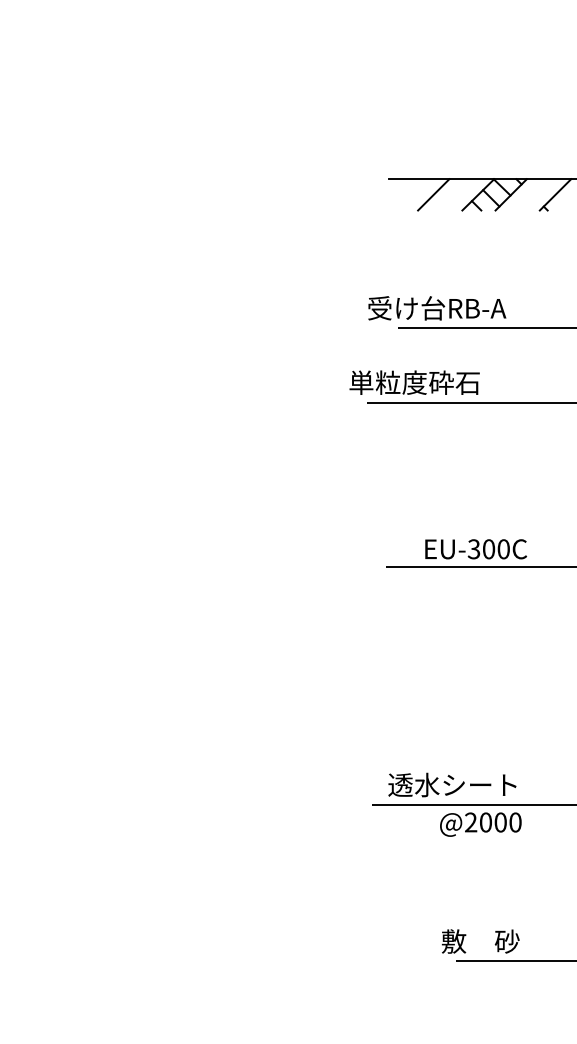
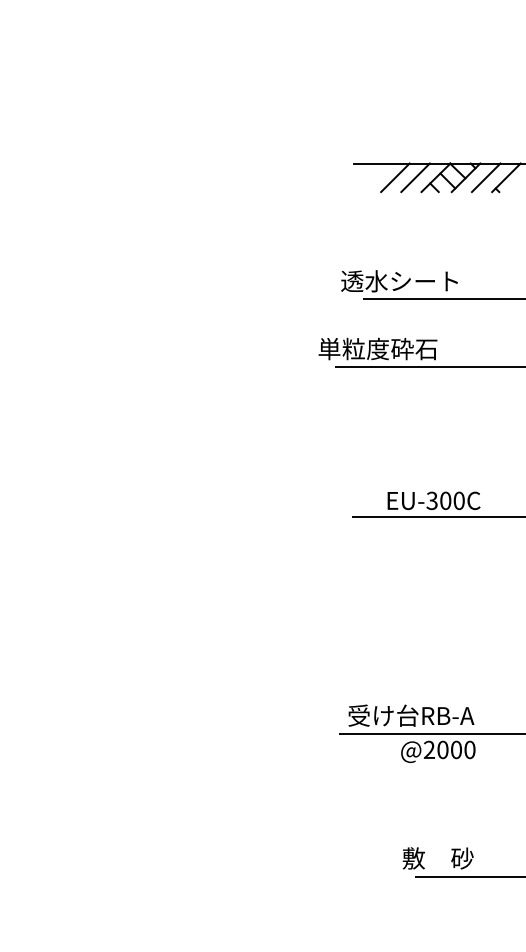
line: (455, 194) -> (415, 177), added
line: (532, 194) -> (485, 177), added
text: (437, 308) -> (398, 281), 受け台RB-A -> 透水シート
text: (451, 784) -> (411, 715), 透水シート -> 受け台RB-A

